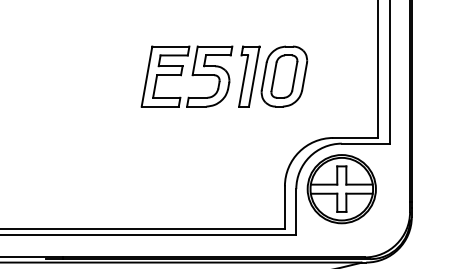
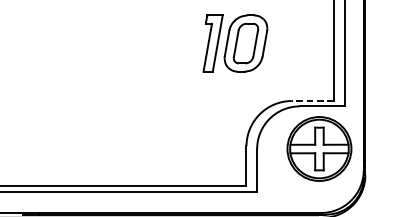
part: (186, 76) -> (154, 43), removed
line: (355, 137) -> (312, 100), solid -> dashed
part: (341, 189) -> (319, 149), moved

